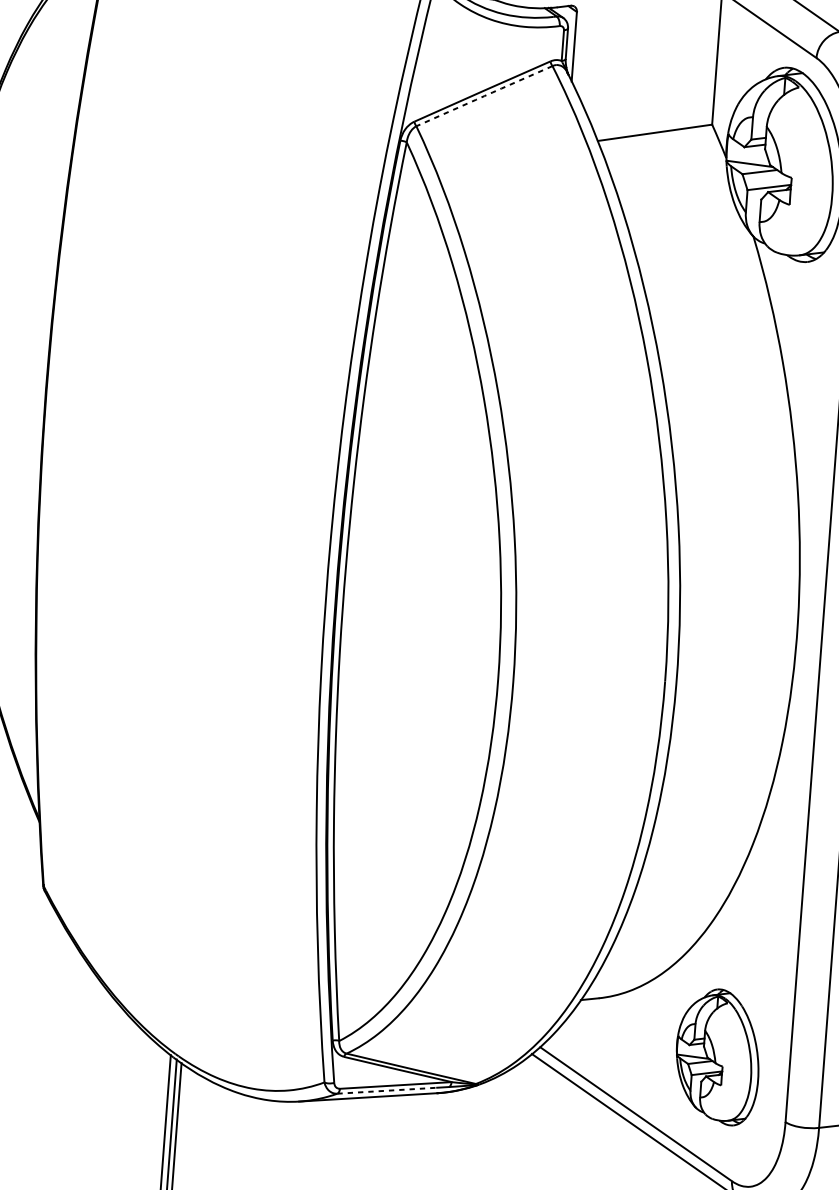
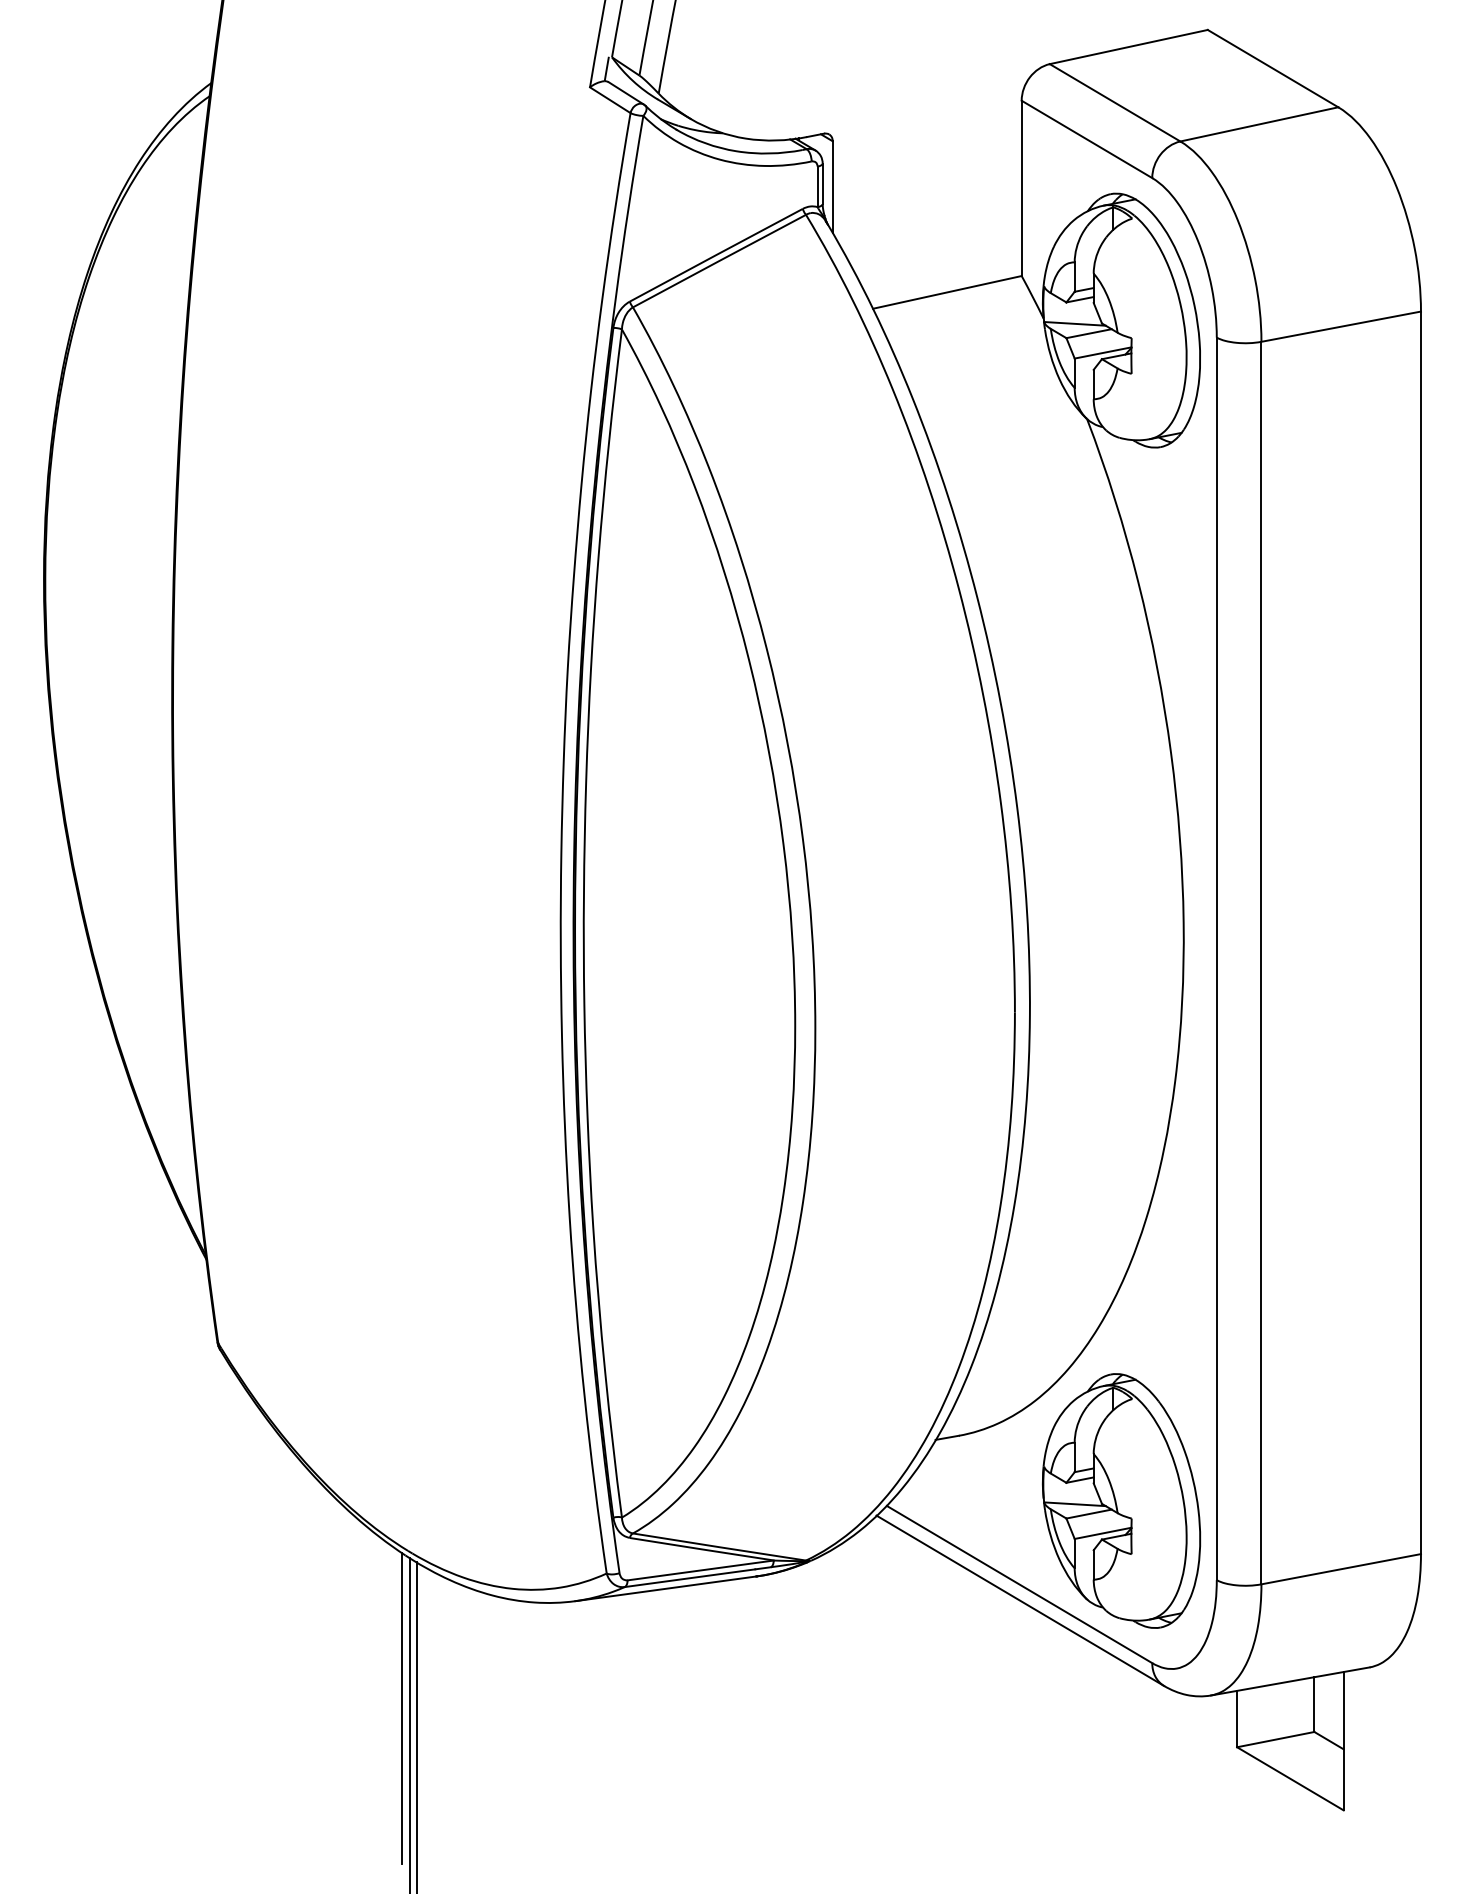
arc: (484, 96) -> (719, 261), dashed -> solid
part: (718, 1056) -> (1121, 1500), size x1.43
line: (387, 1090) -> (690, 1578), dashed -> solid

